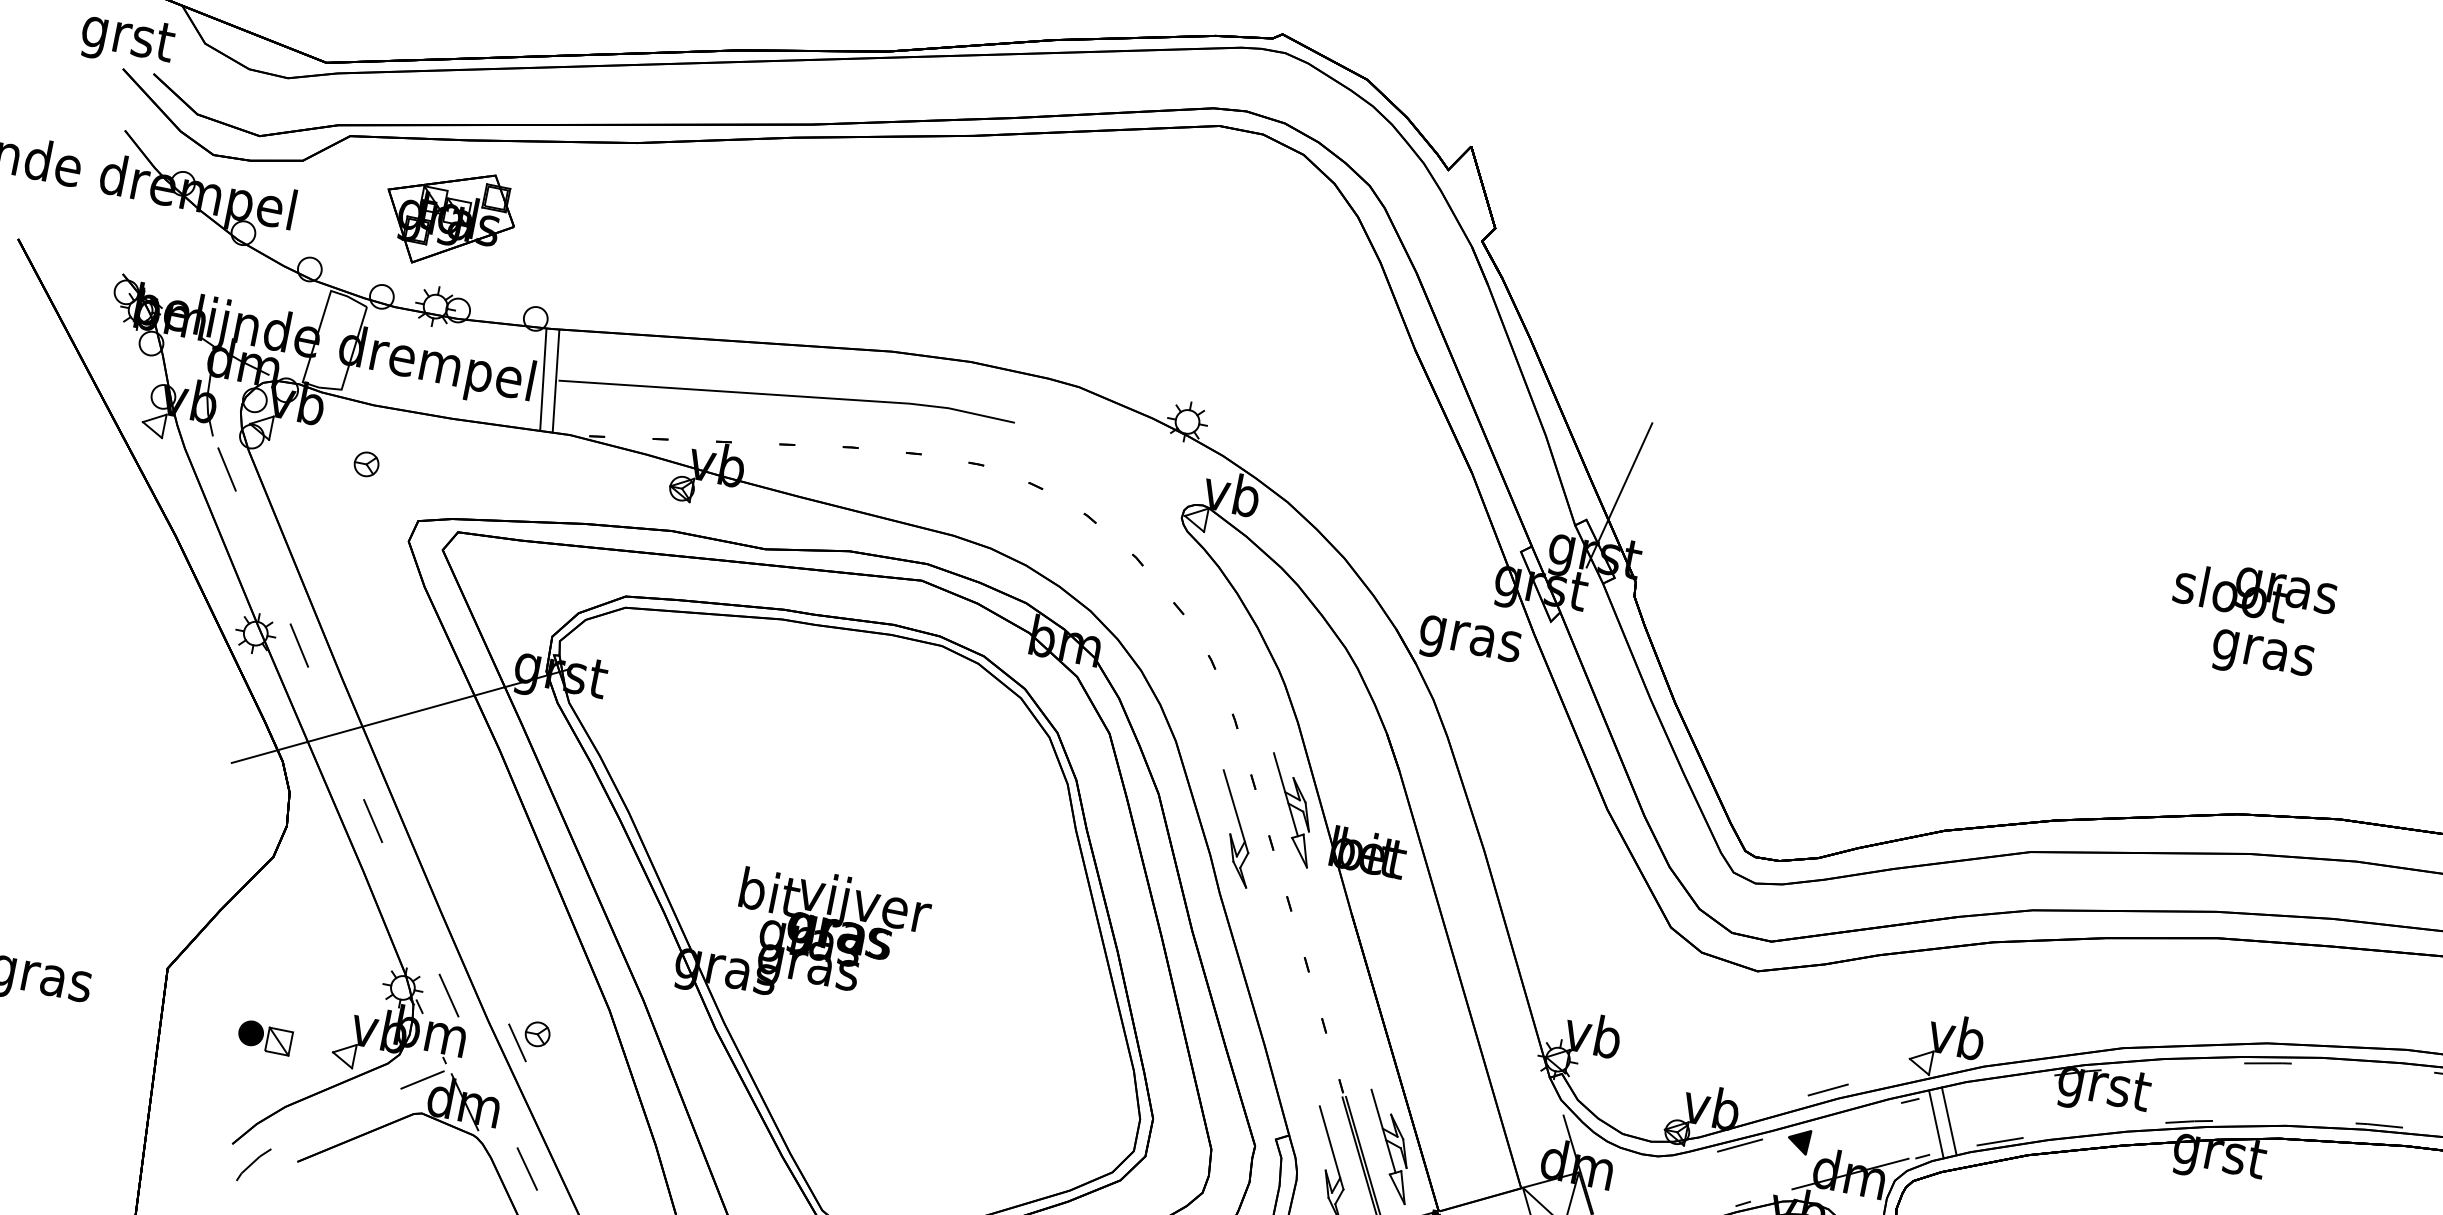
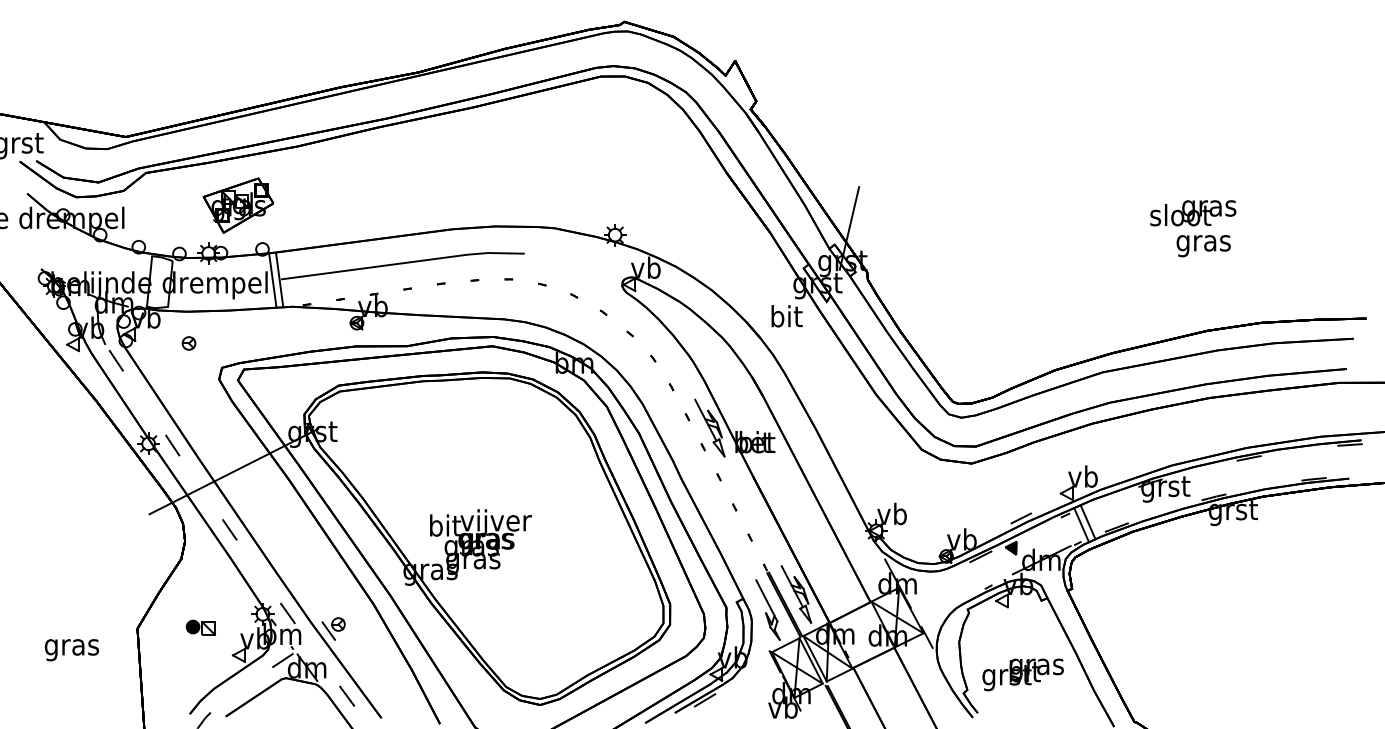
part: (449, 217) -> (238, 205), moved
text: (1470, 639) -> (786, 319), gras -> bit
part: (1234, 828) -> (682, 443), removed
part: (264, 1036) -> (200, 627), moved

